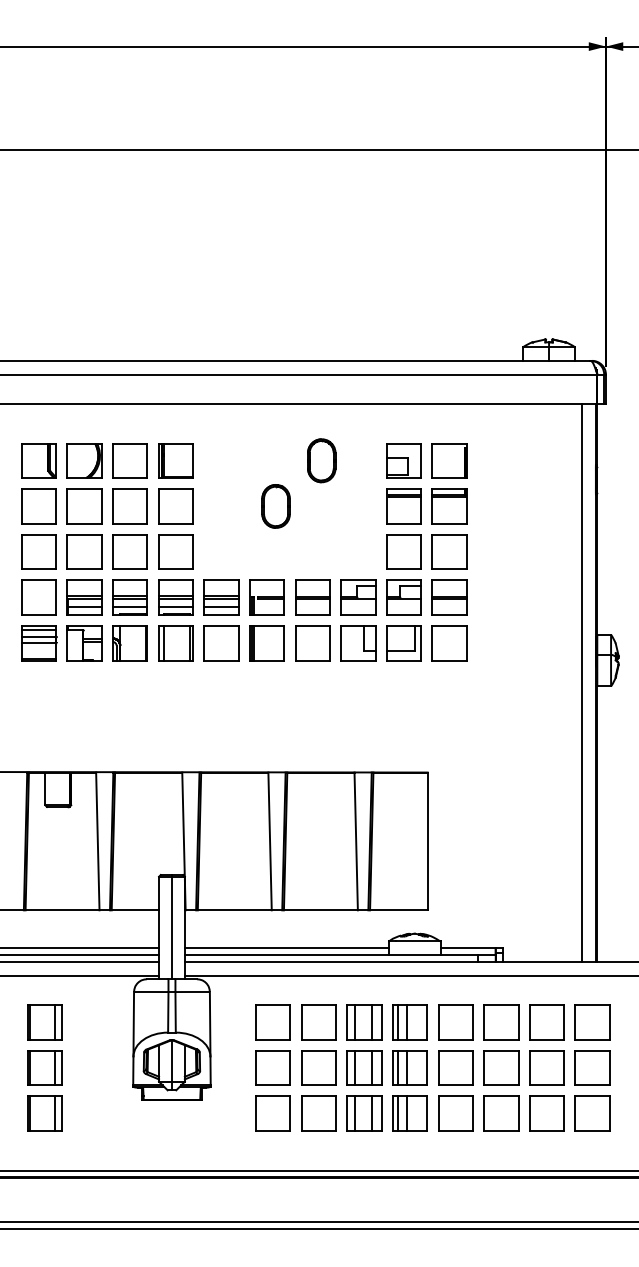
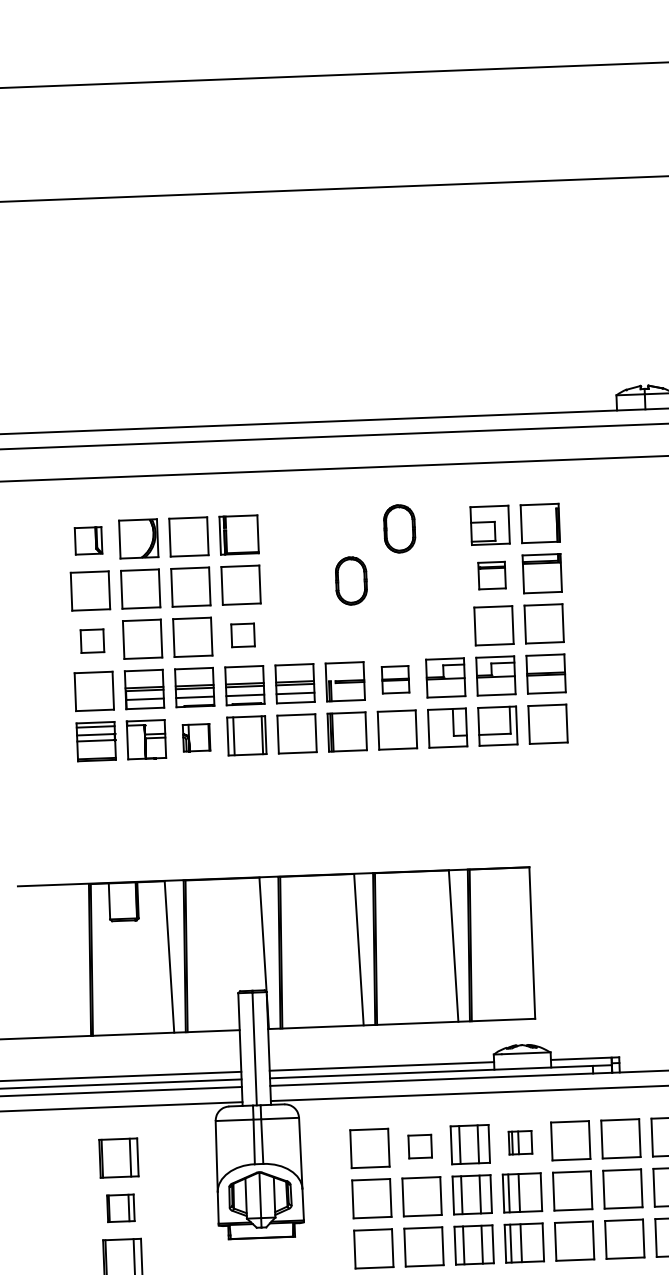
part: (38, 460) -> (88, 540), size x0.7
part: (403, 506) -> (491, 575), size x0.7
part: (38, 551) -> (91, 640), size x0.6
part: (175, 551) -> (242, 634), size x0.6
part: (312, 597) -> (395, 679), size x0.7
part: (129, 643) -> (195, 737), size x0.7
part: (318, 1022) -> (419, 1146), size x0.6
part: (409, 1022) -> (519, 1142), size x0.6
part: (44, 1067) -> (120, 1207), size x0.7

